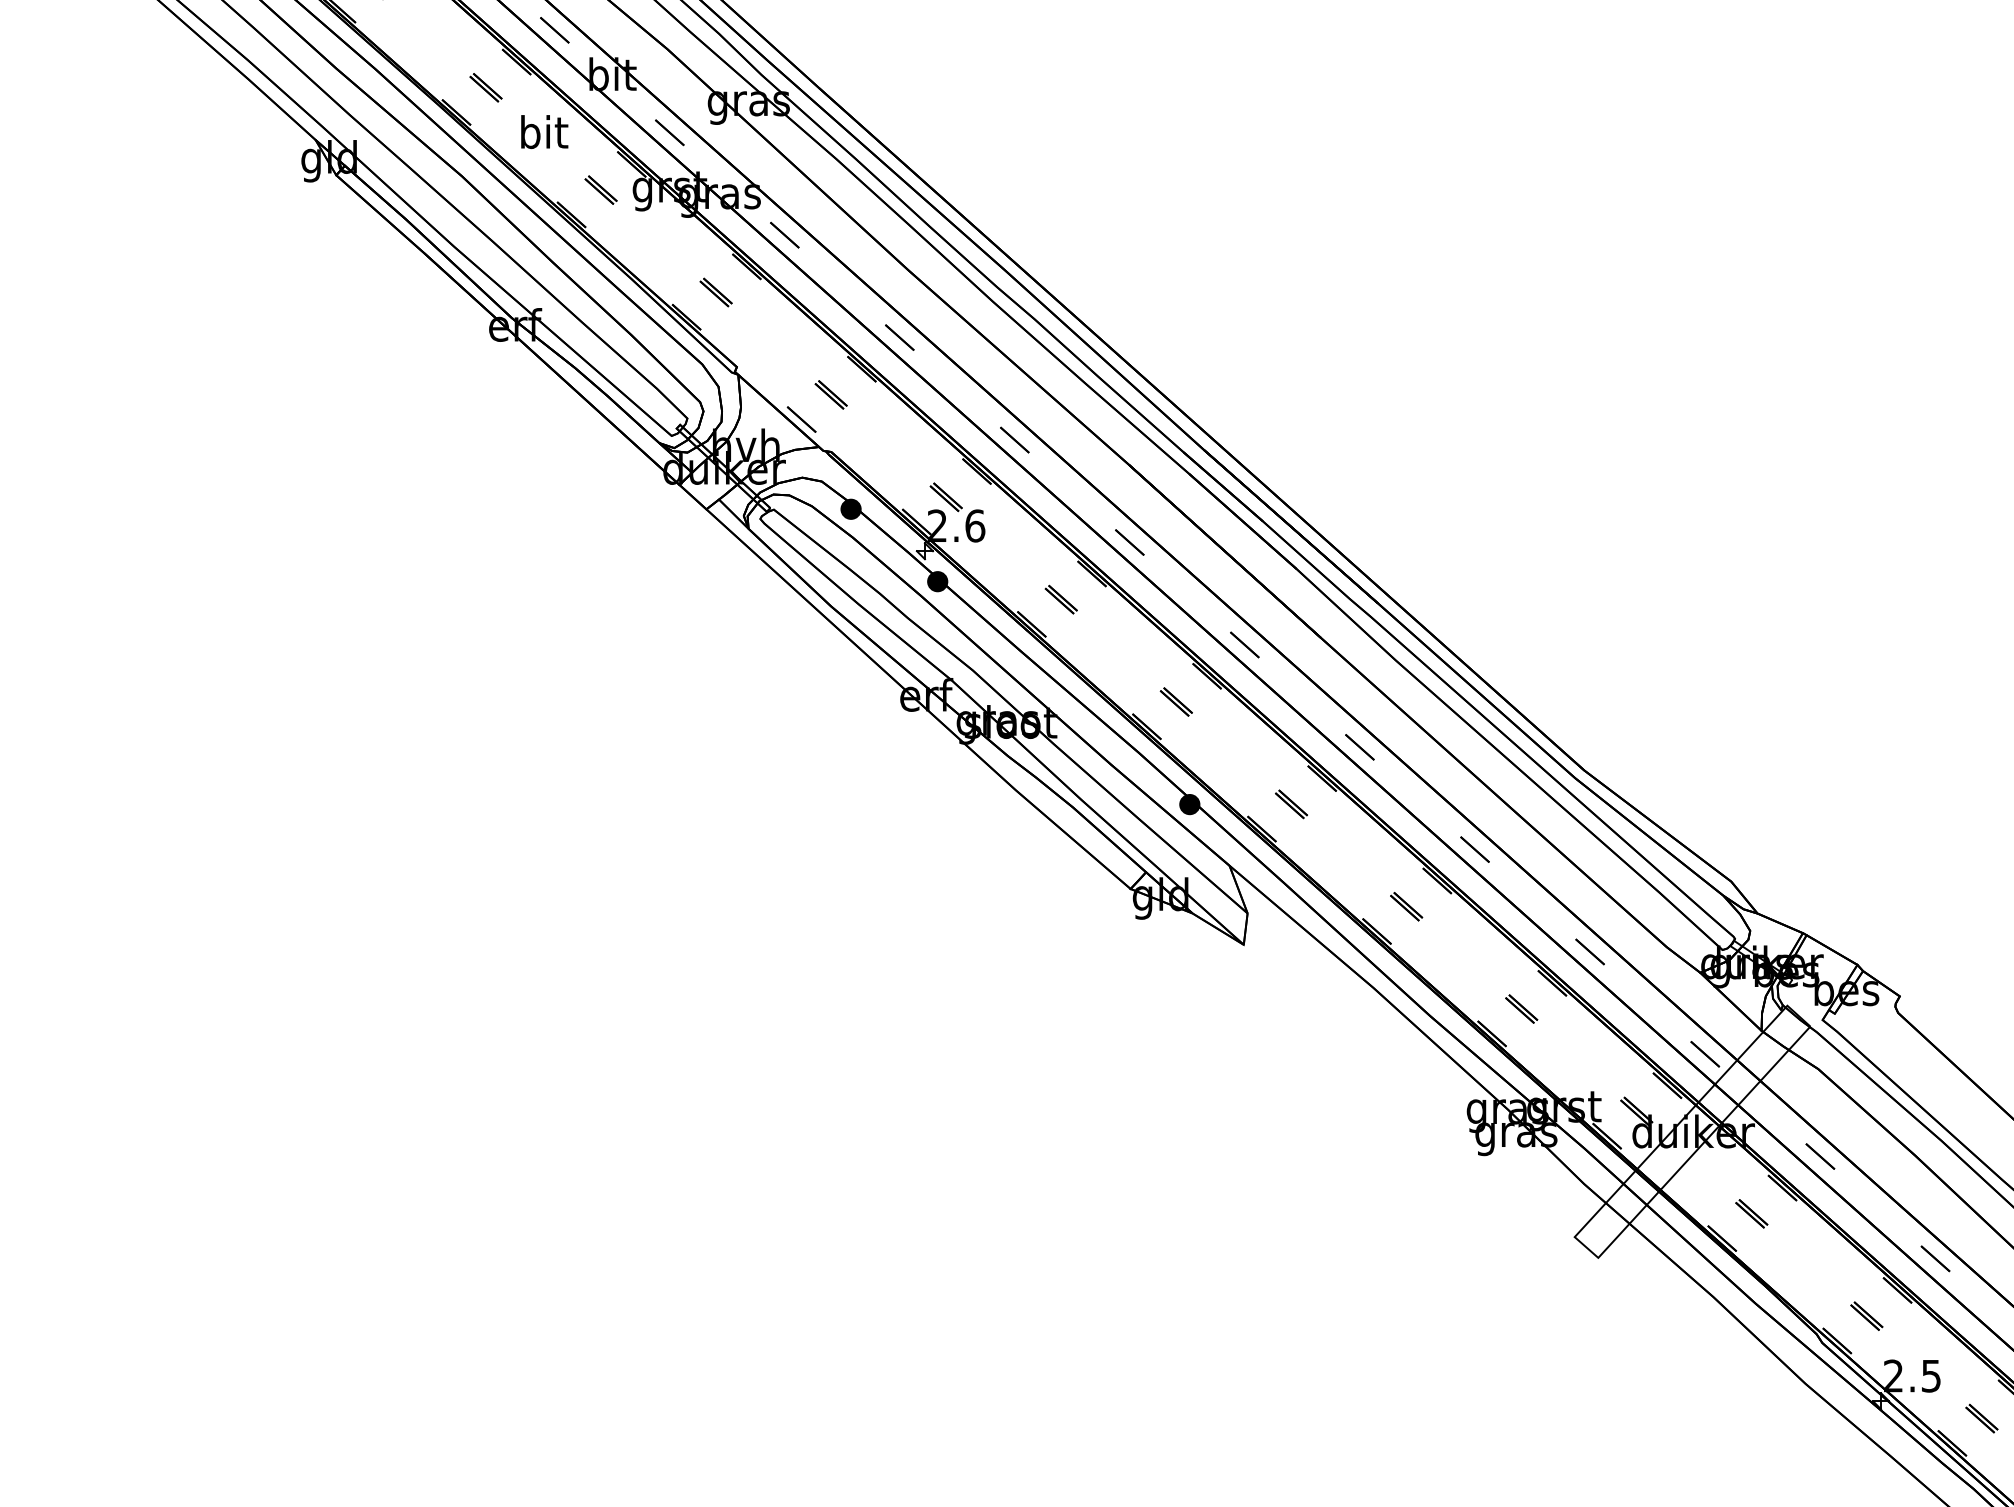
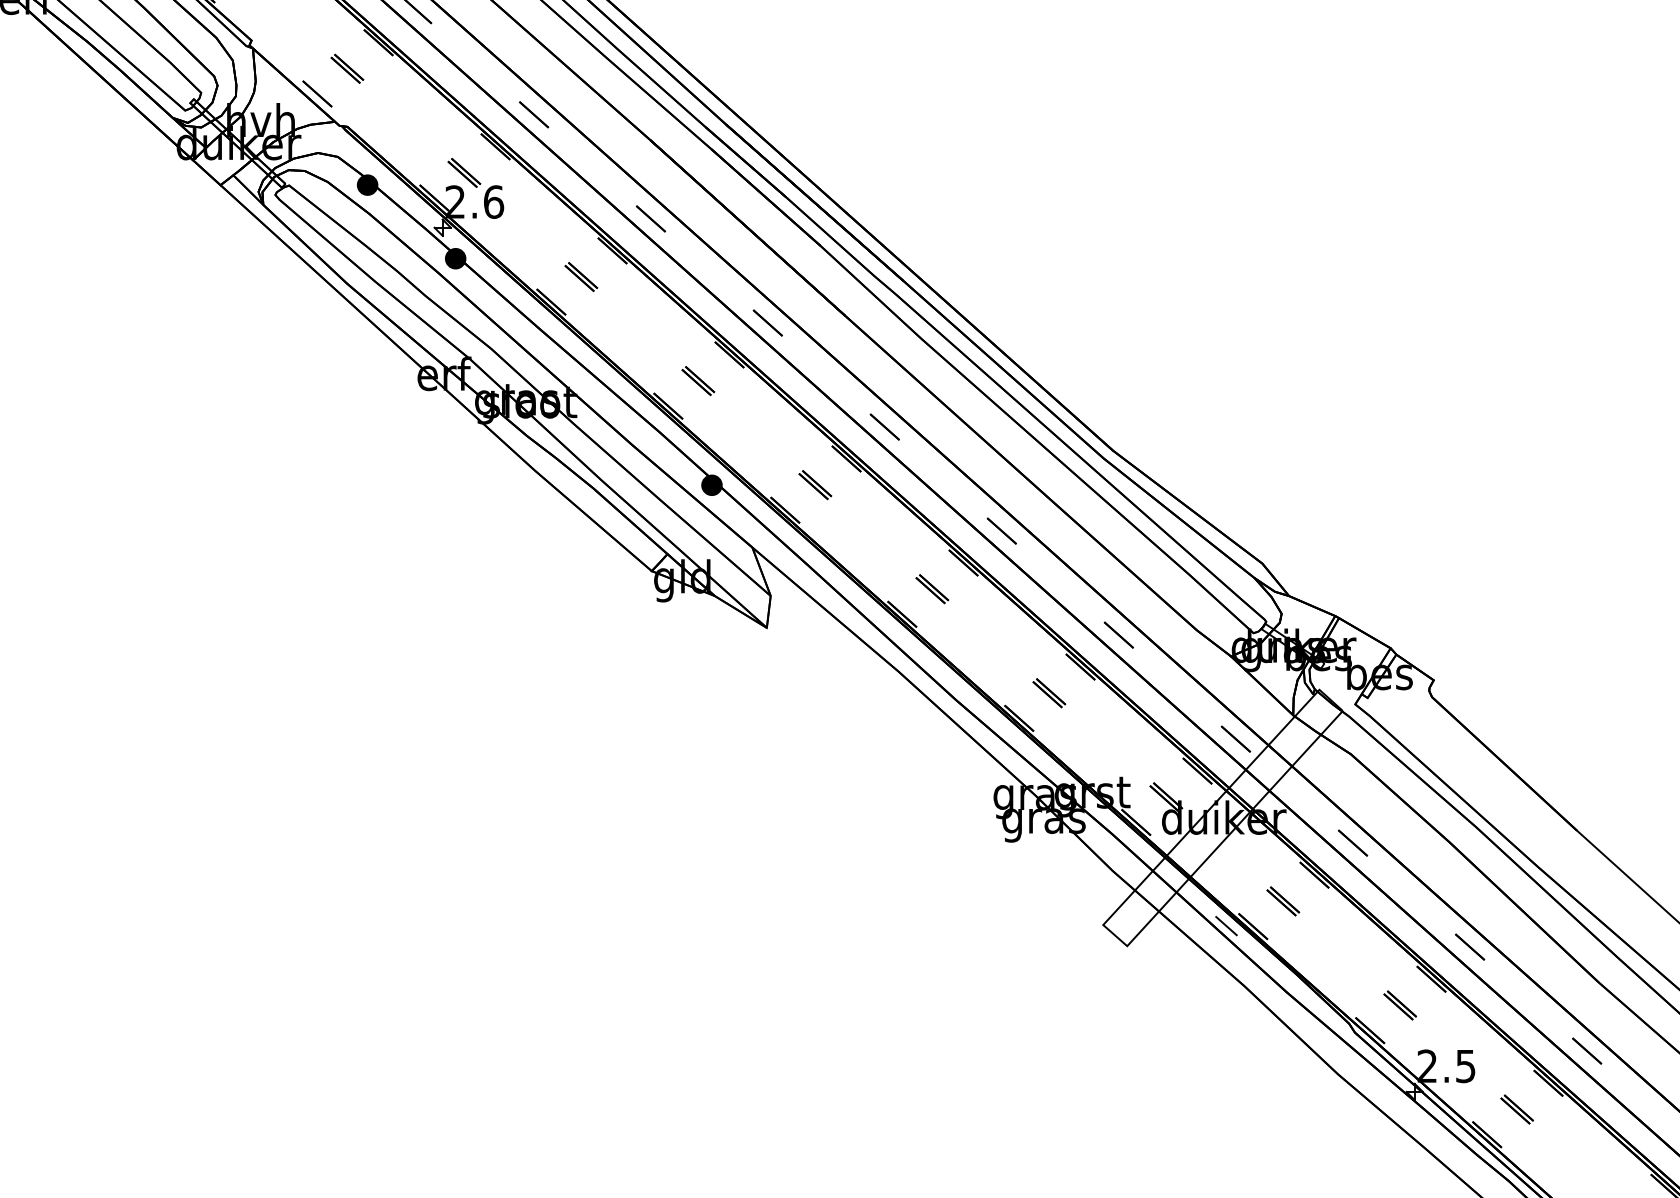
line: (1695, 1238) -> (1226, 926), added

